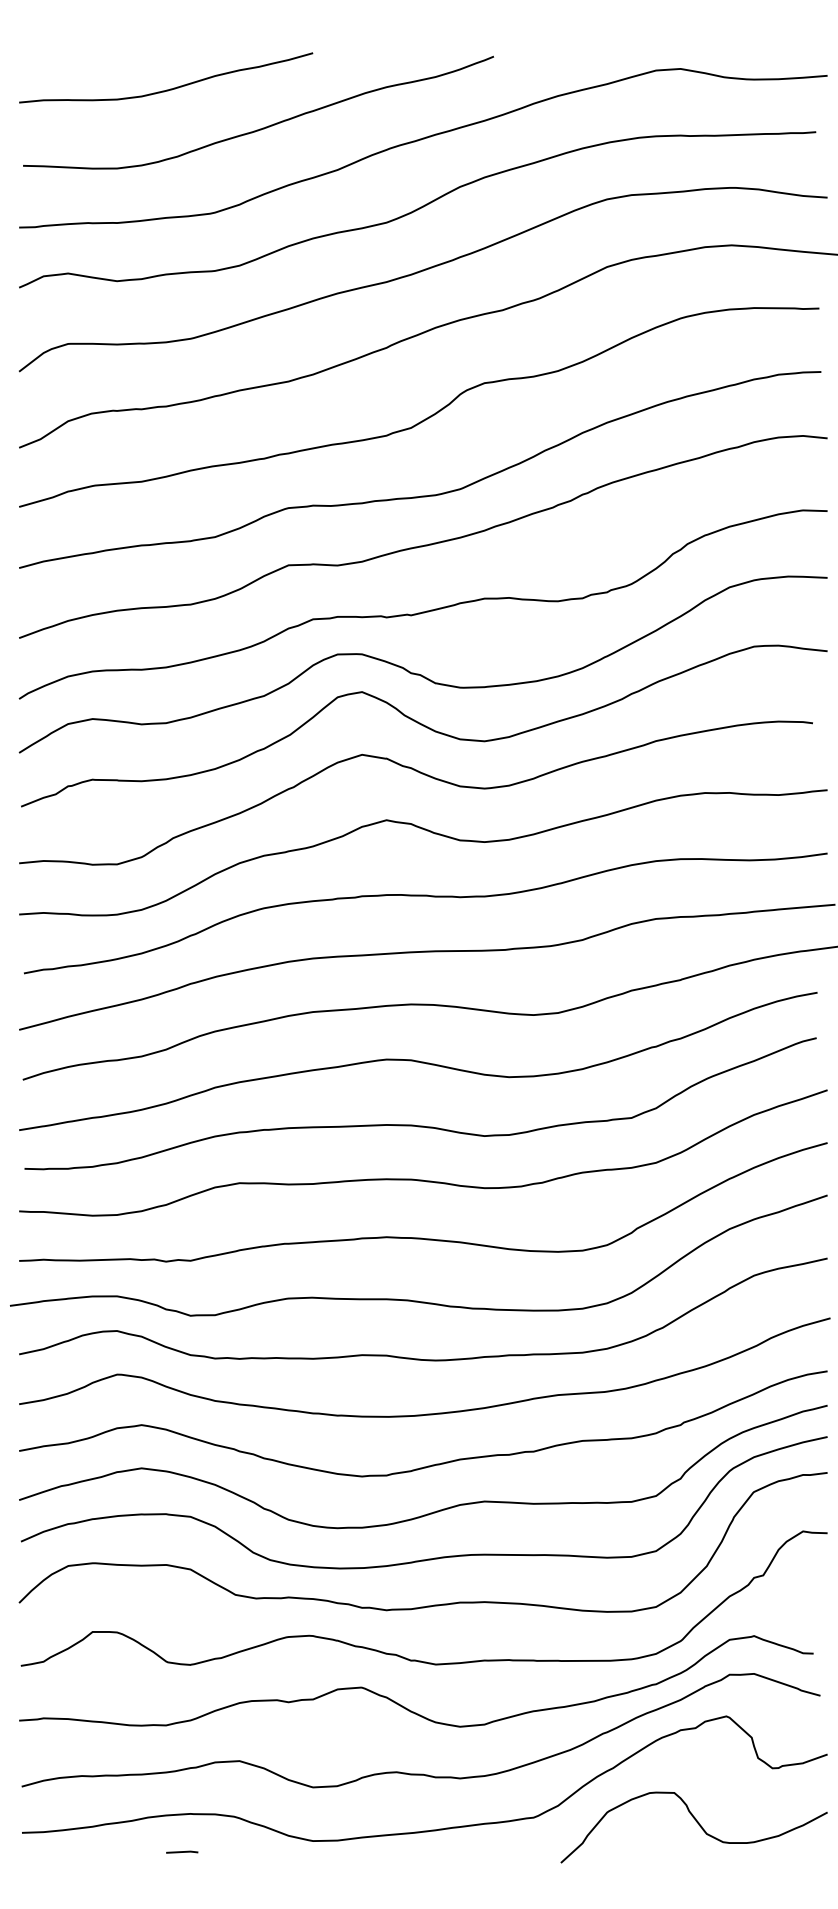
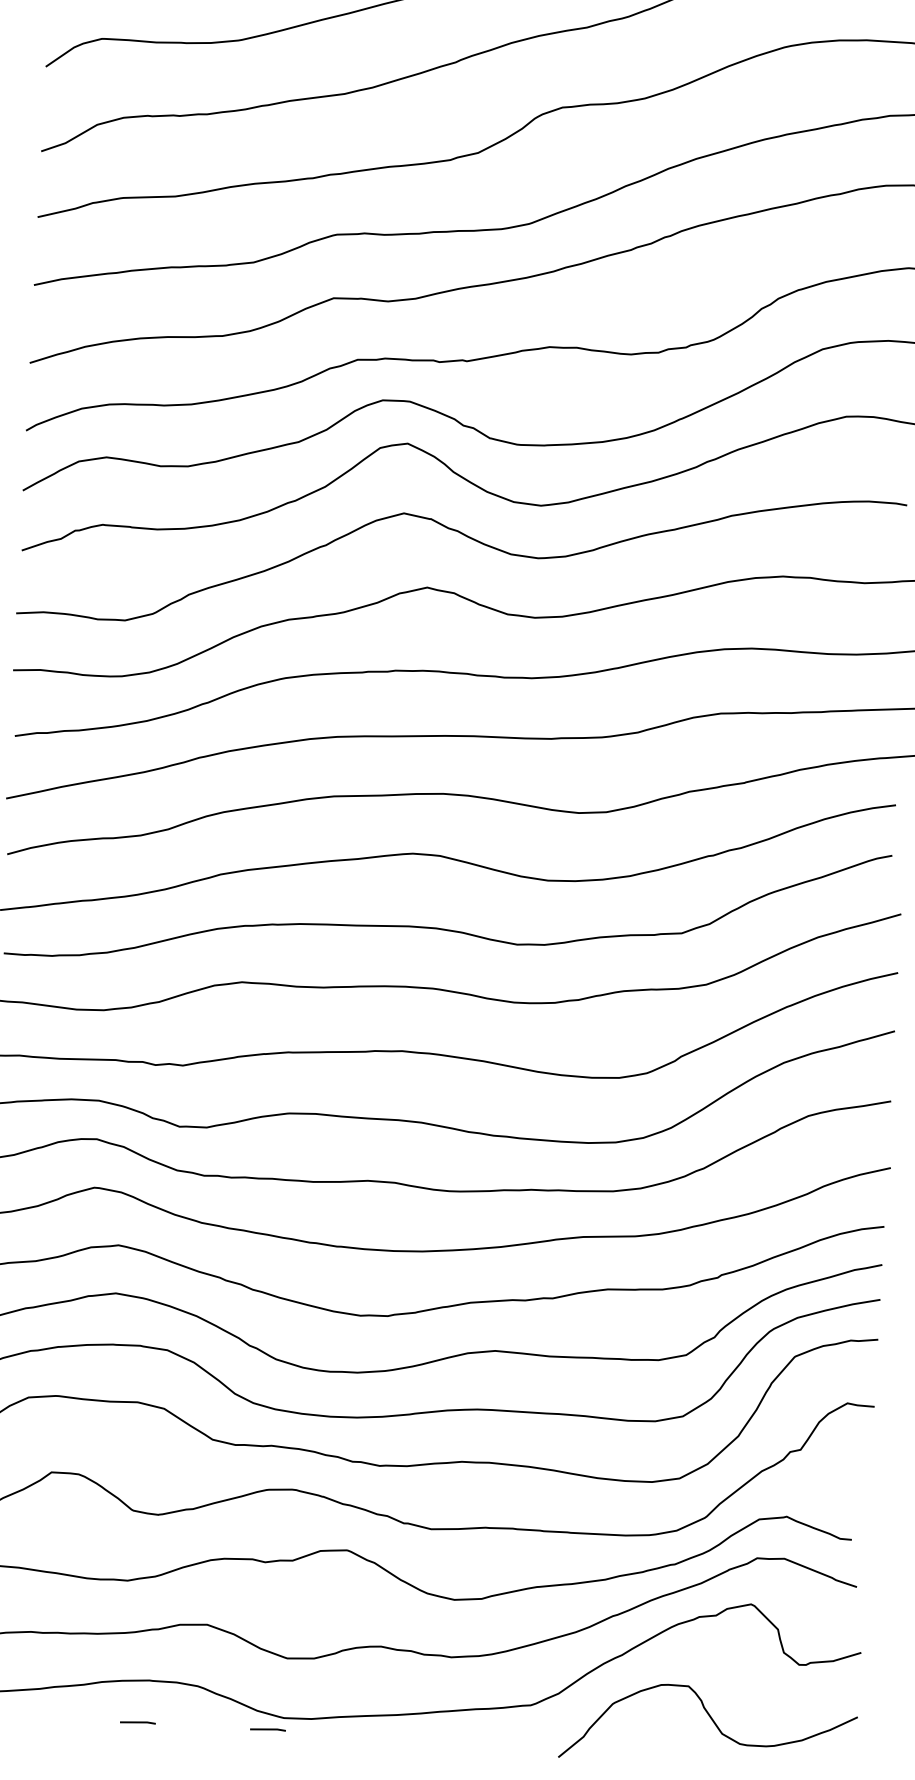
line: (299, 1851) -> (268, 1728), added

